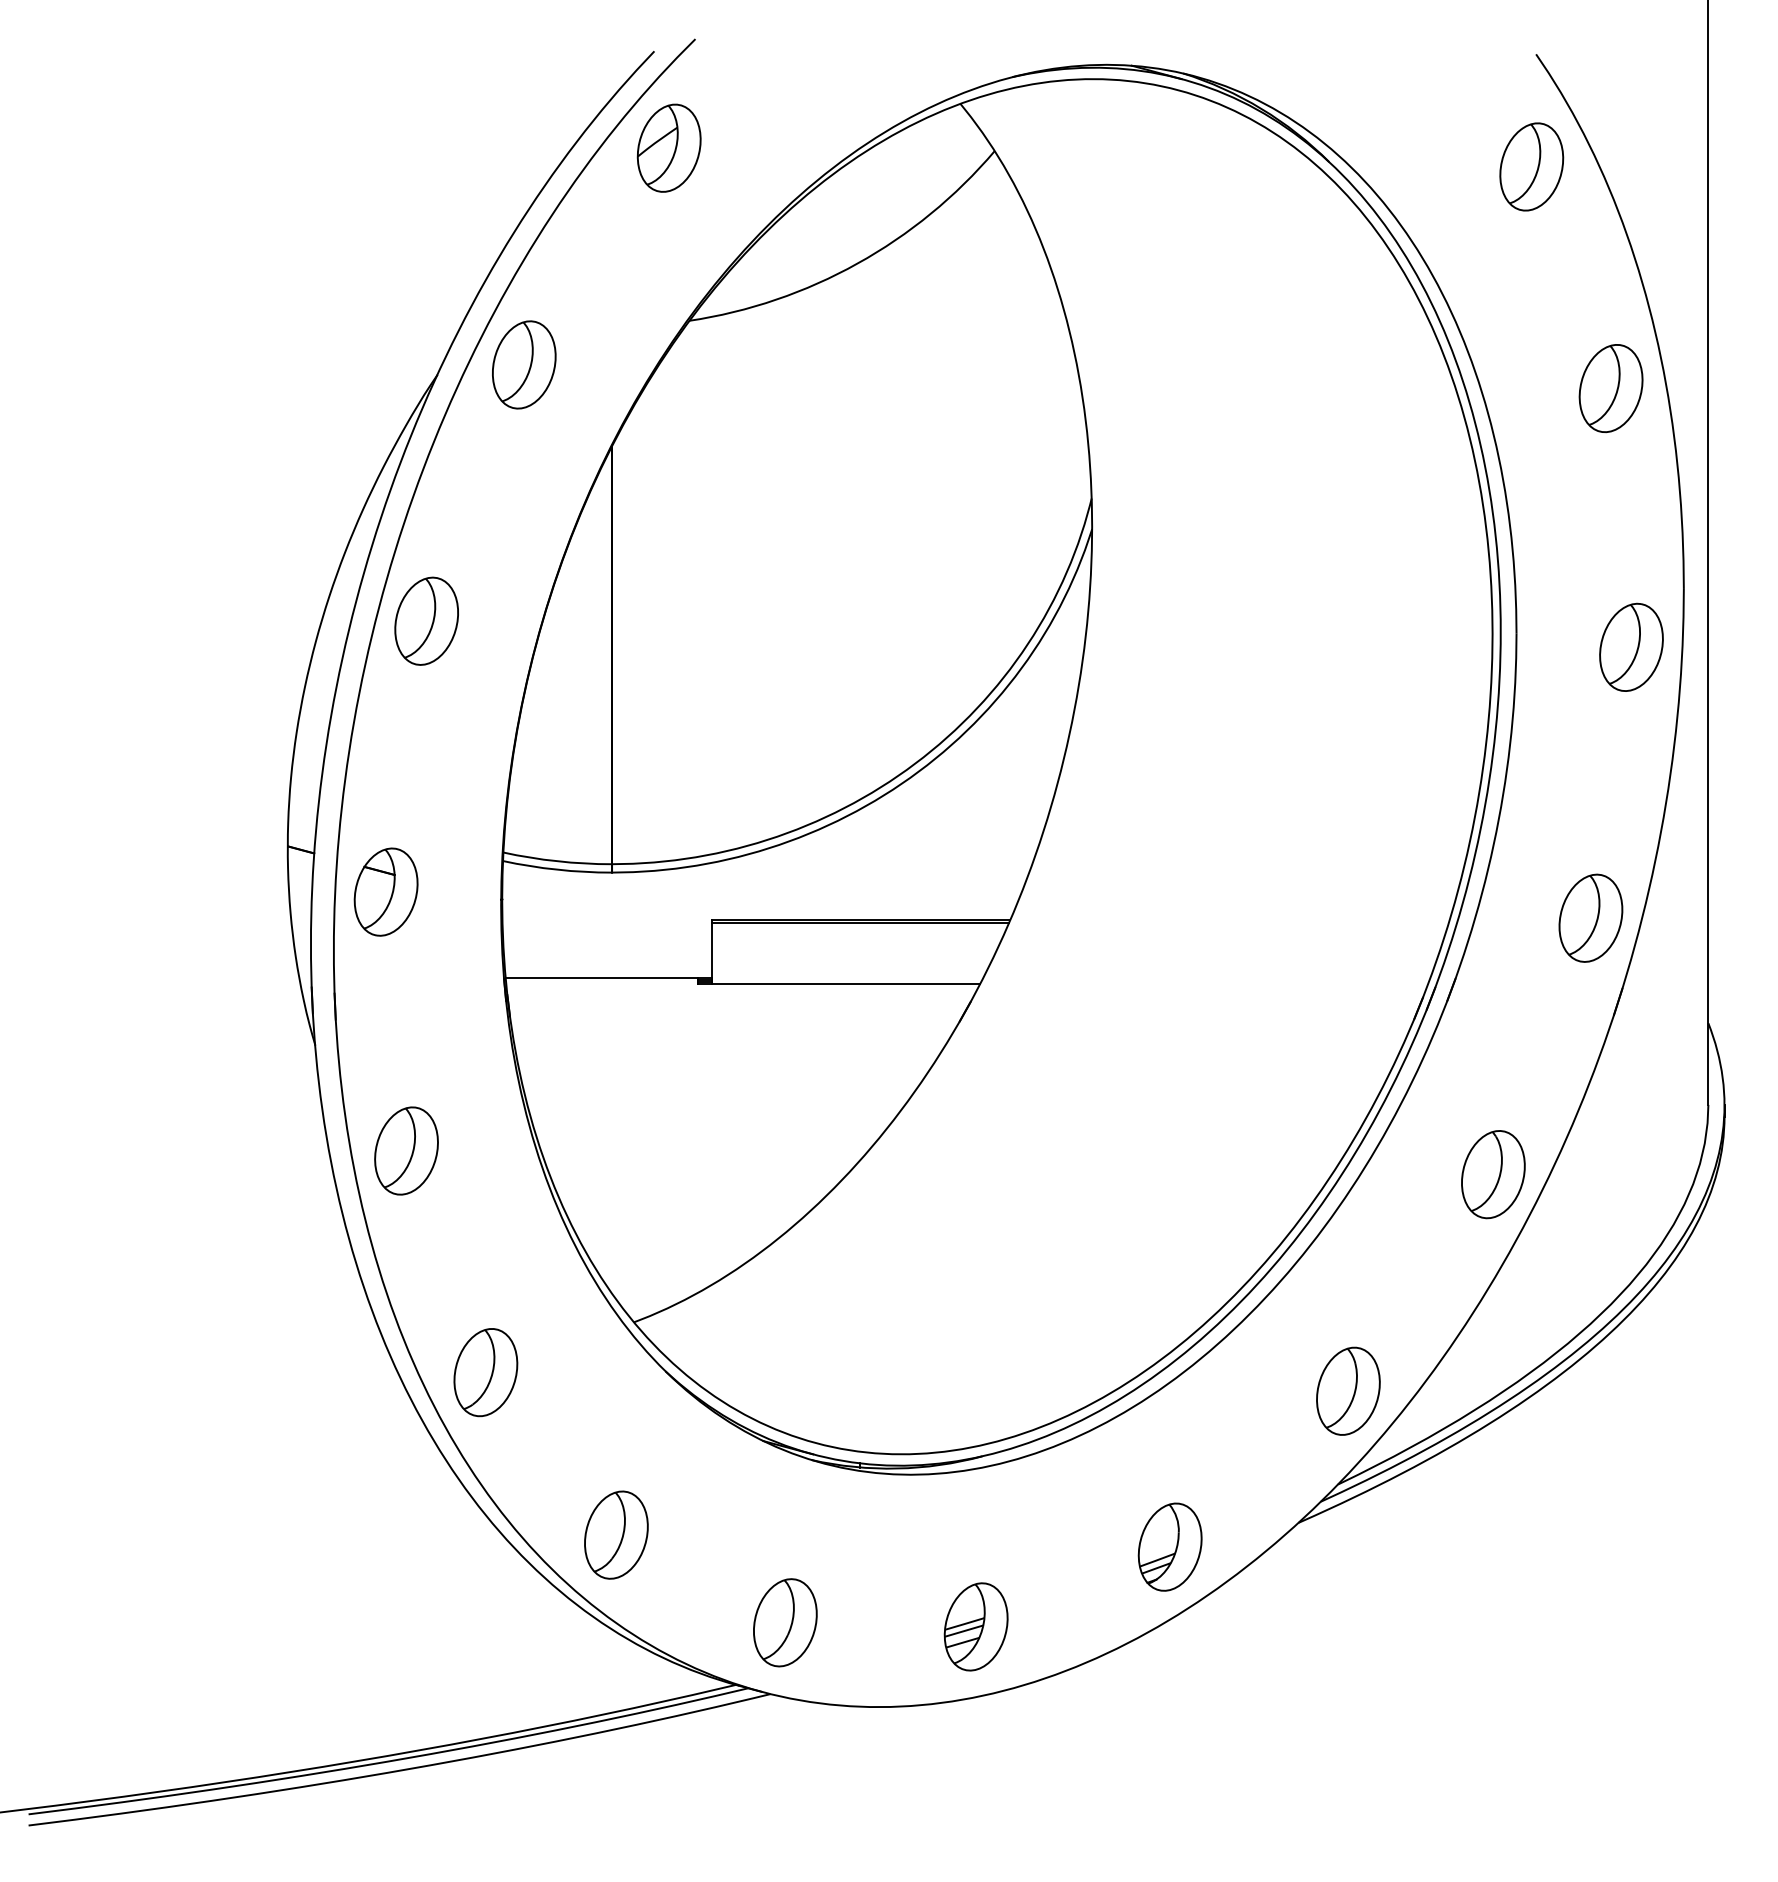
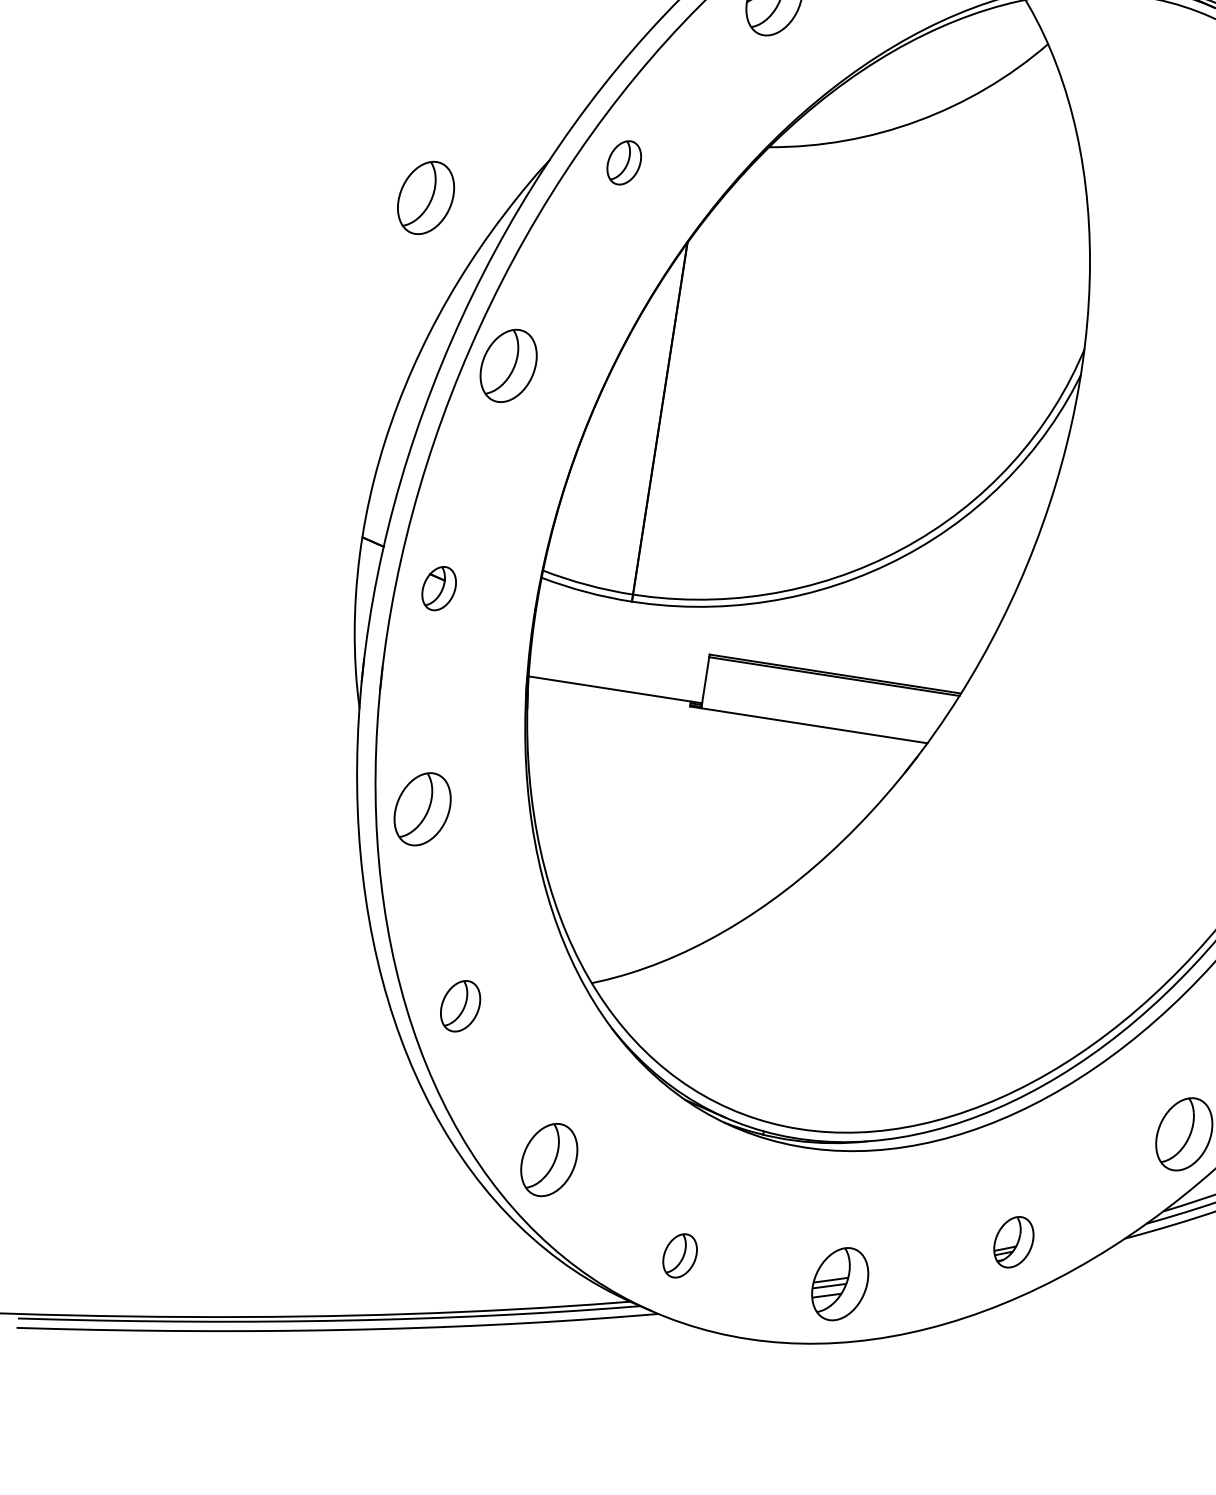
part: (524, 364) -> (624, 162), size x0.6
part: (300, 440) -> (425, 197), added
part: (385, 891) -> (438, 588), size x0.6
part: (485, 1372) -> (460, 1006), size x0.7
part: (1169, 1546) -> (1013, 1241), size x0.7
part: (785, 1622) -> (680, 1255), size x0.6

